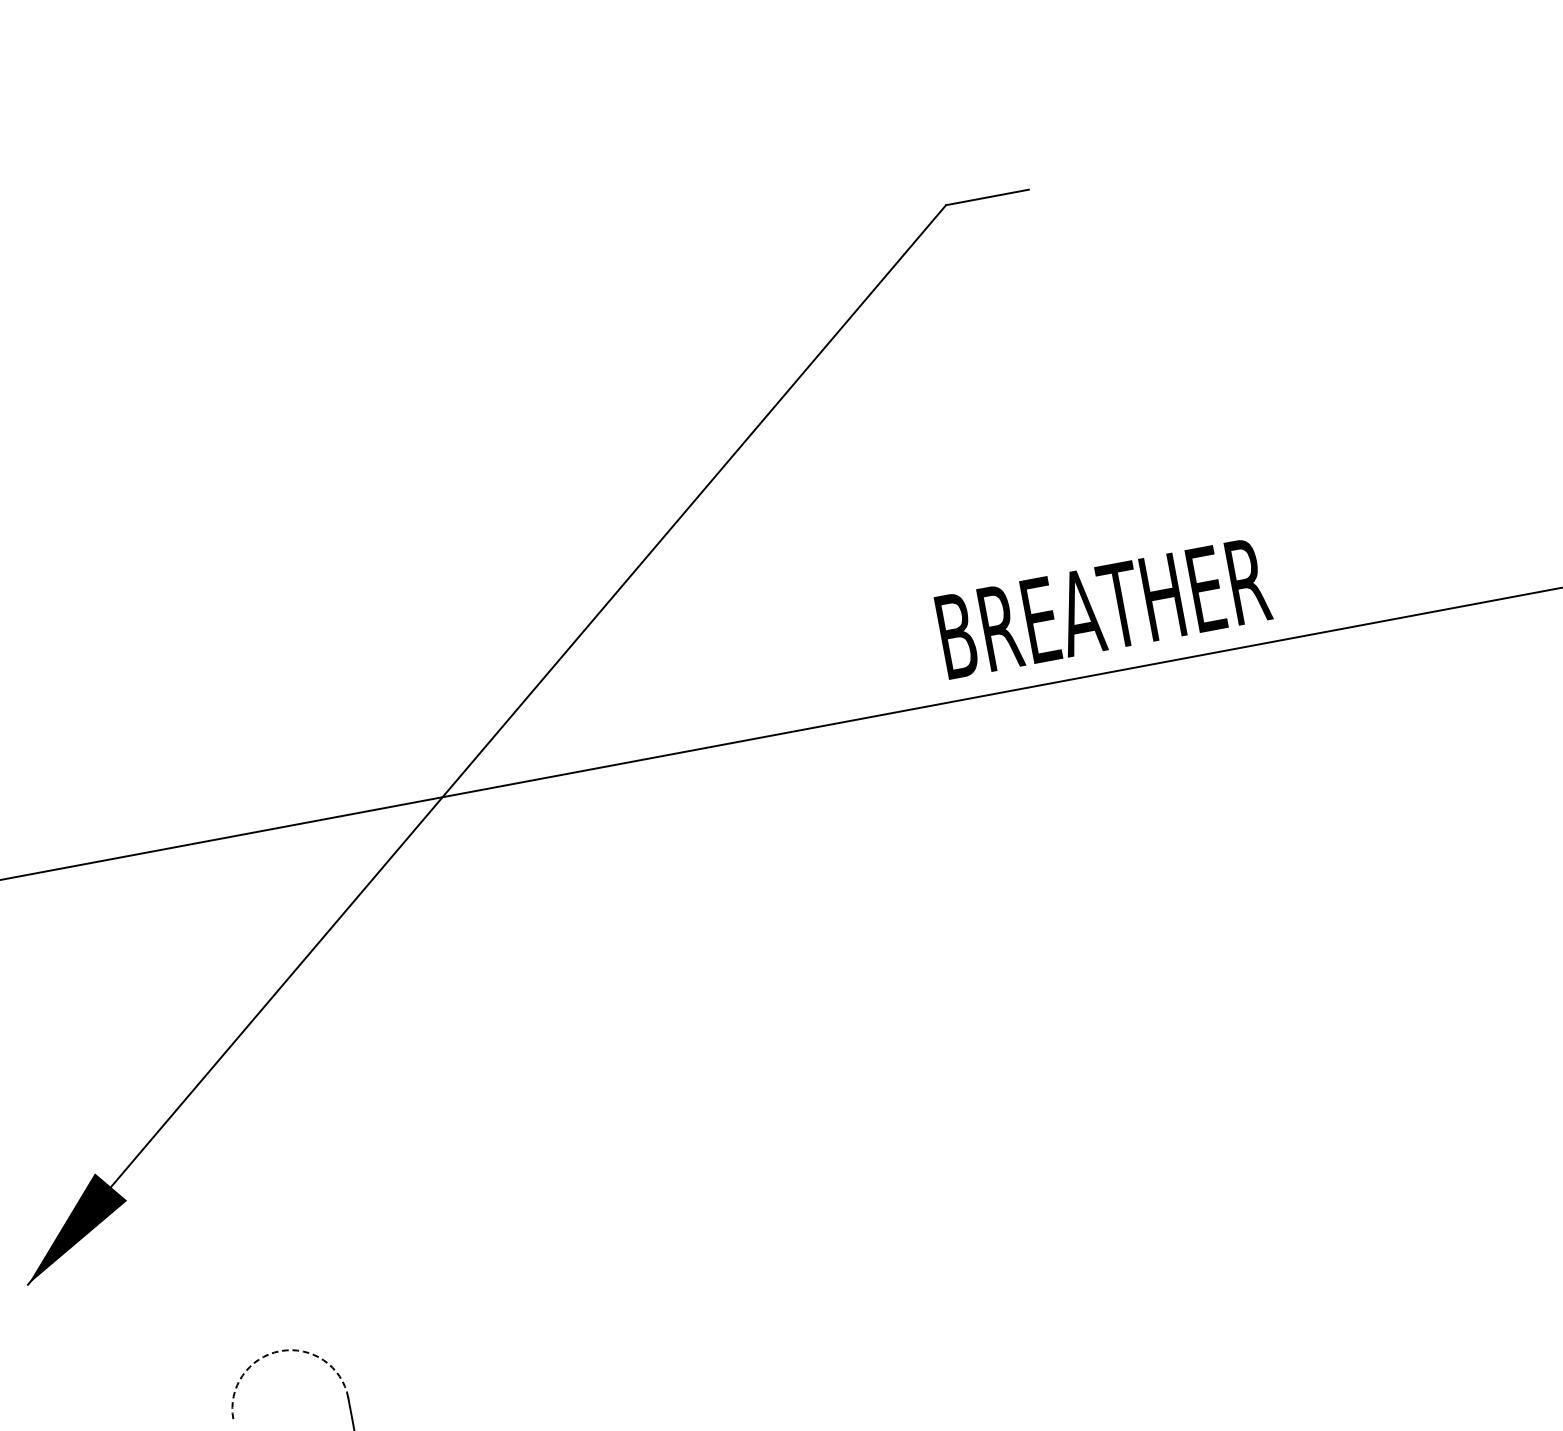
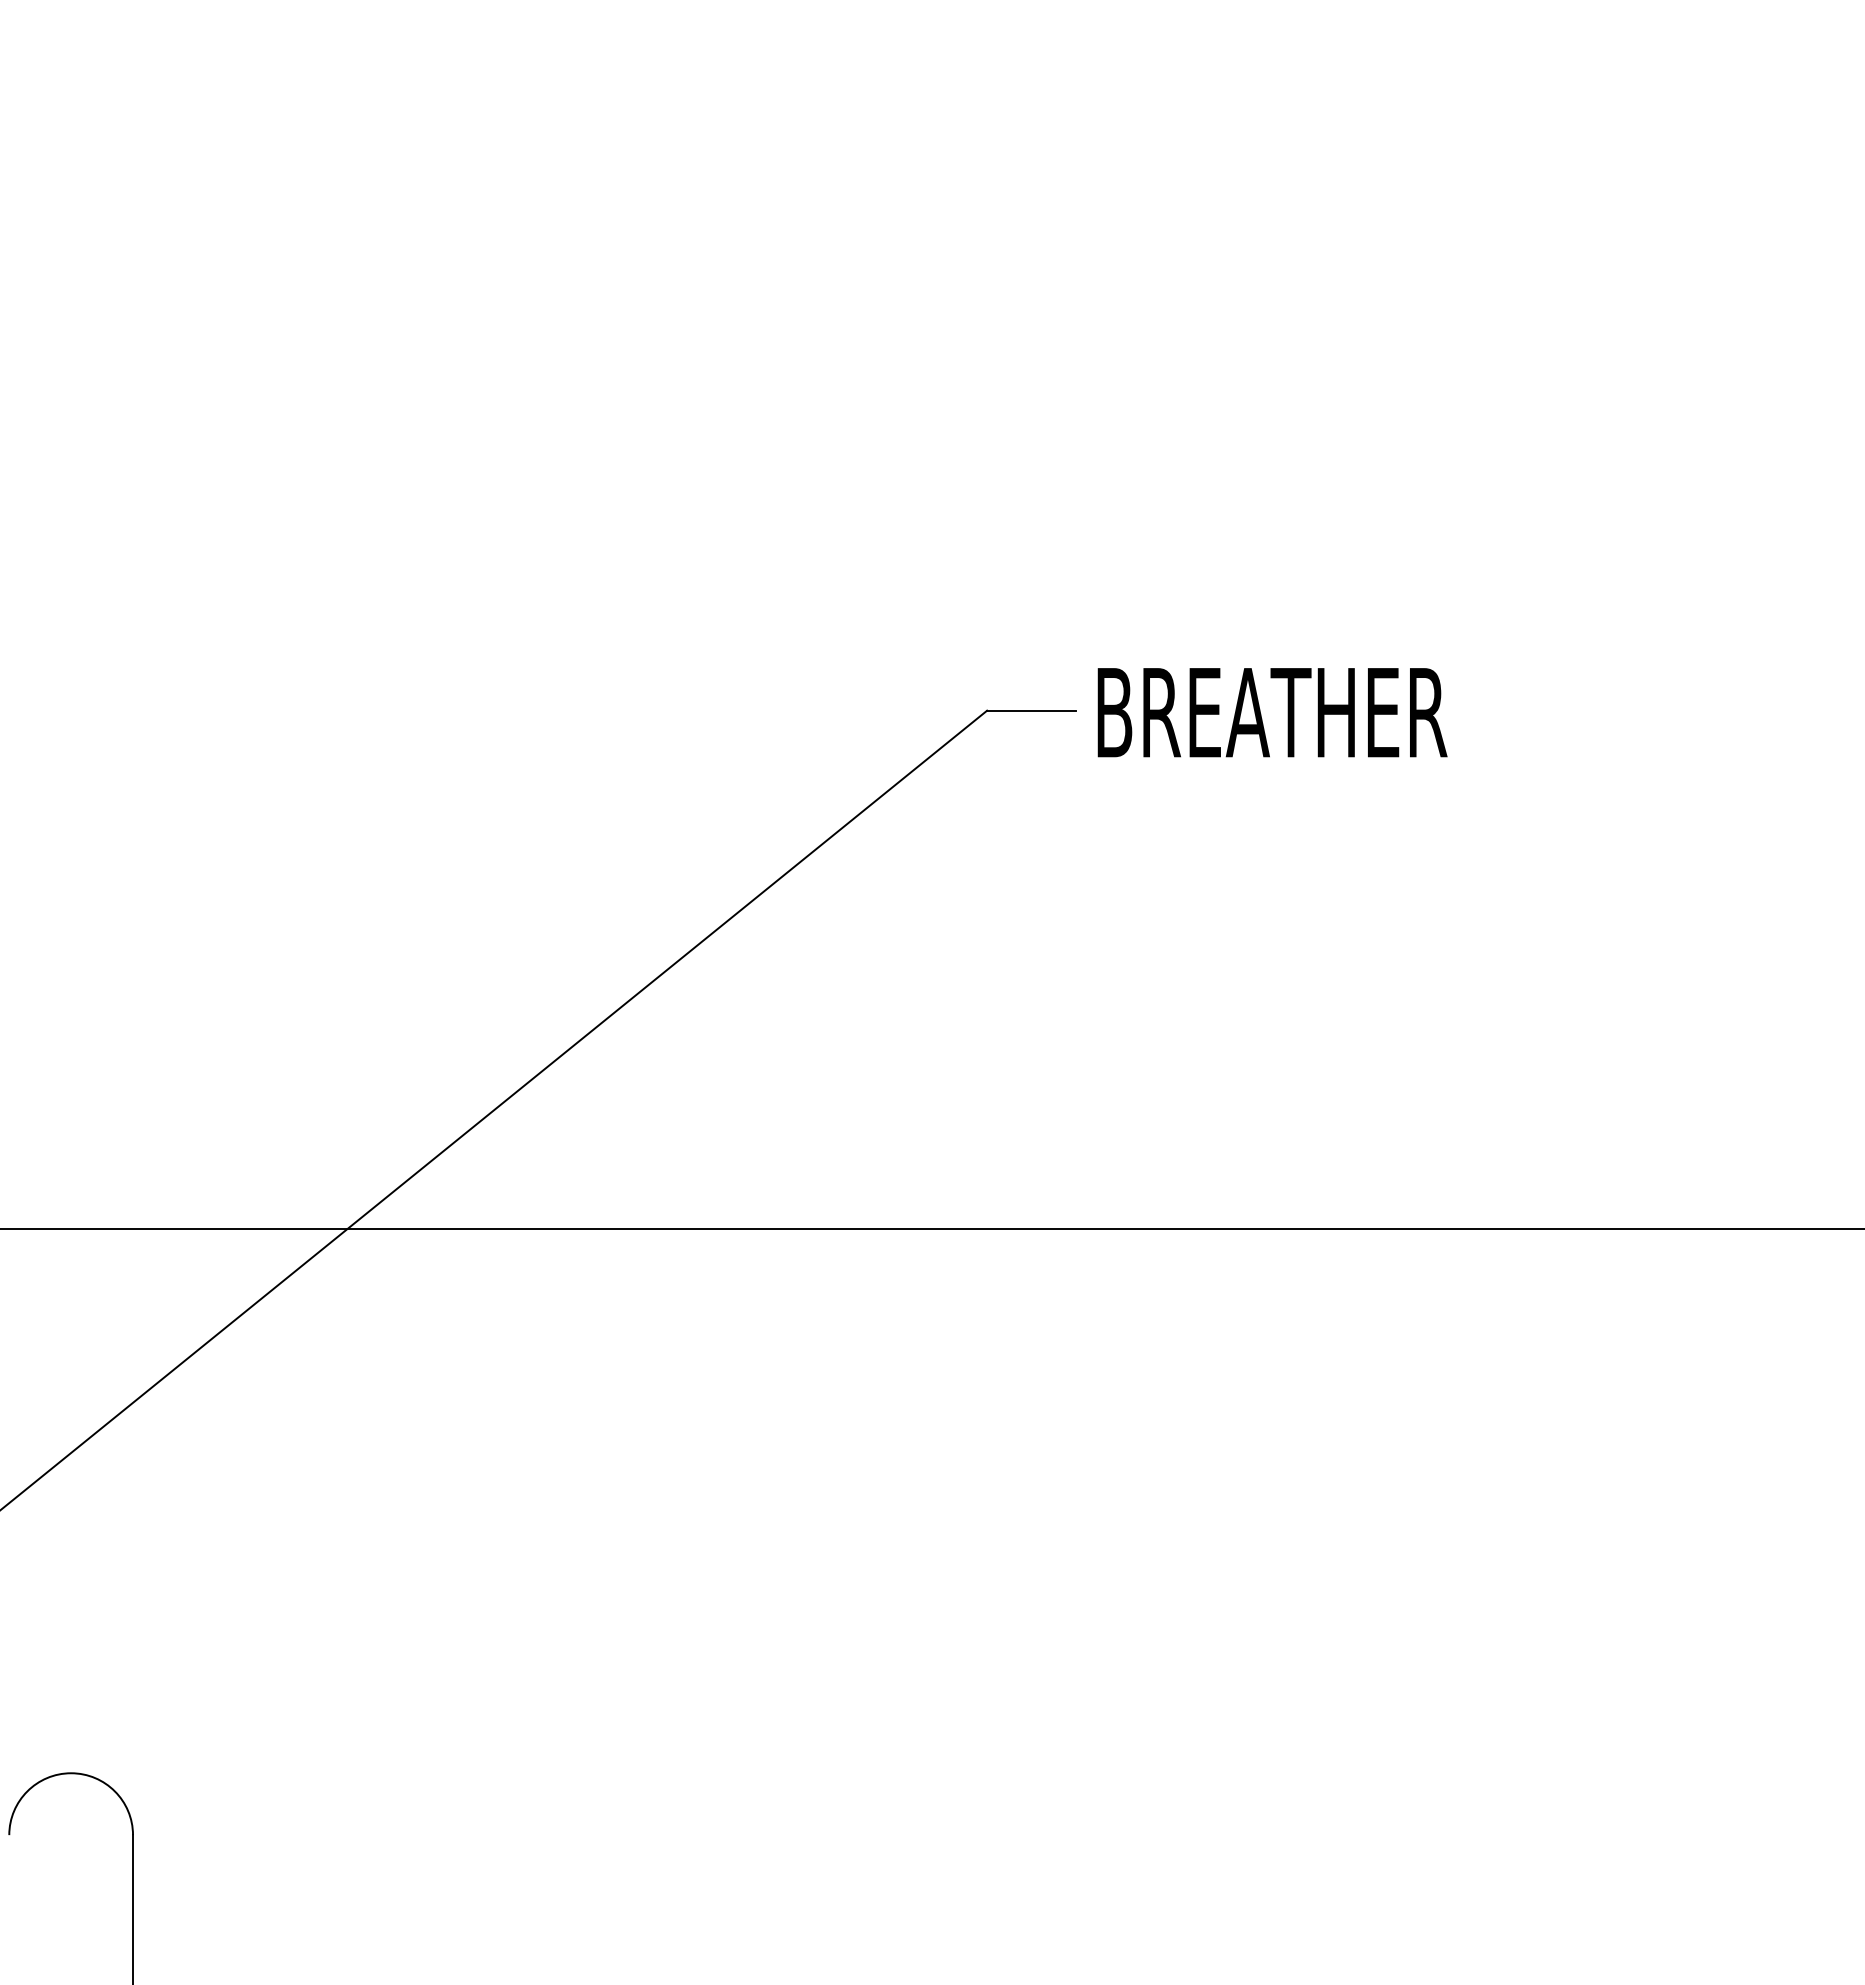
text: (1103, 608) -> (1272, 712), moved
arc: (280, 1351) -> (71, 1773), dashed -> solid

